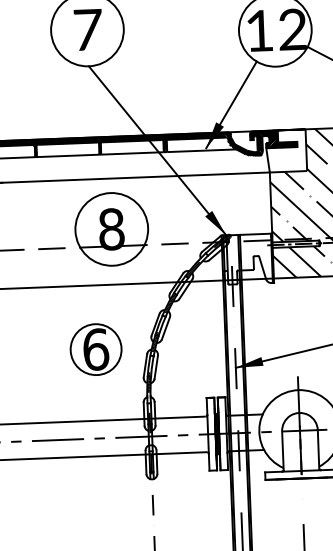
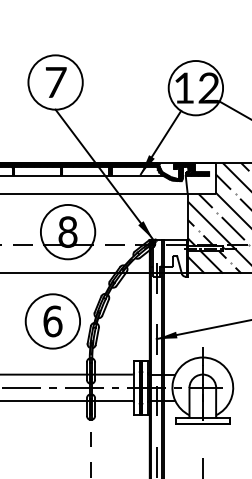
circle: (95, 349) -> (52, 321), size x1.43

